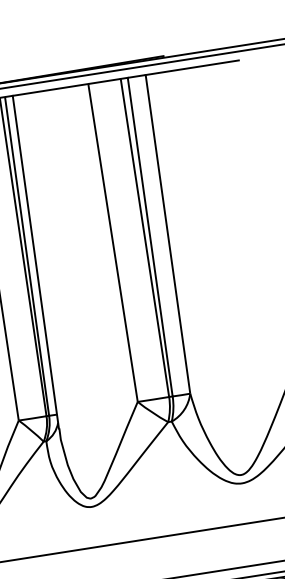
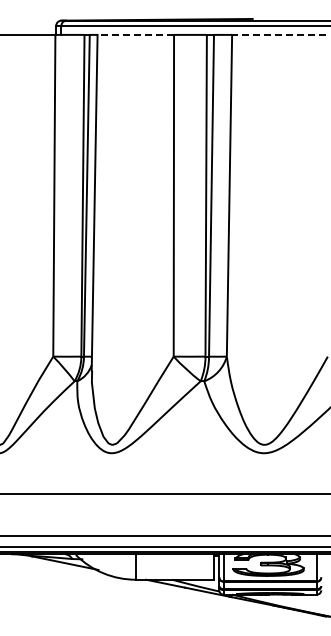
line: (191, 67) -> (278, 34), solid -> dashed
line: (50, 89) -> (135, 34), solid -> dashed

